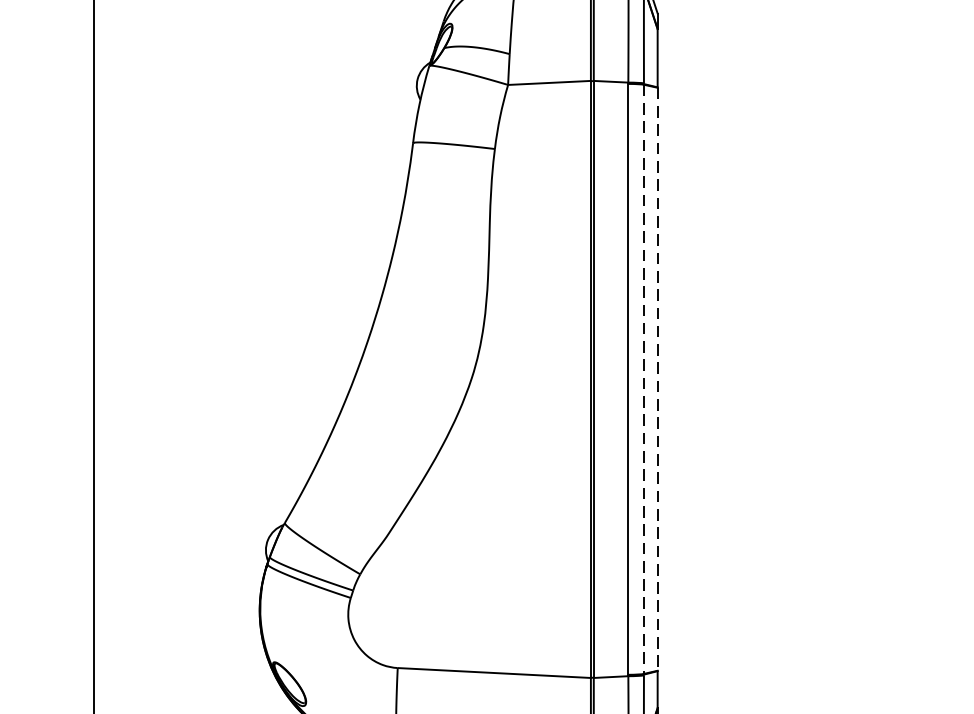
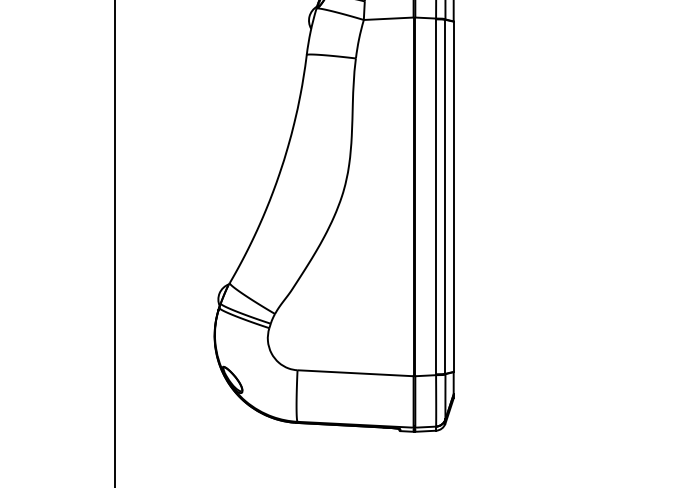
line: (644, 378) -> (445, 196), dashed -> solid
line: (657, 380) -> (453, 197), dashed -> solid

